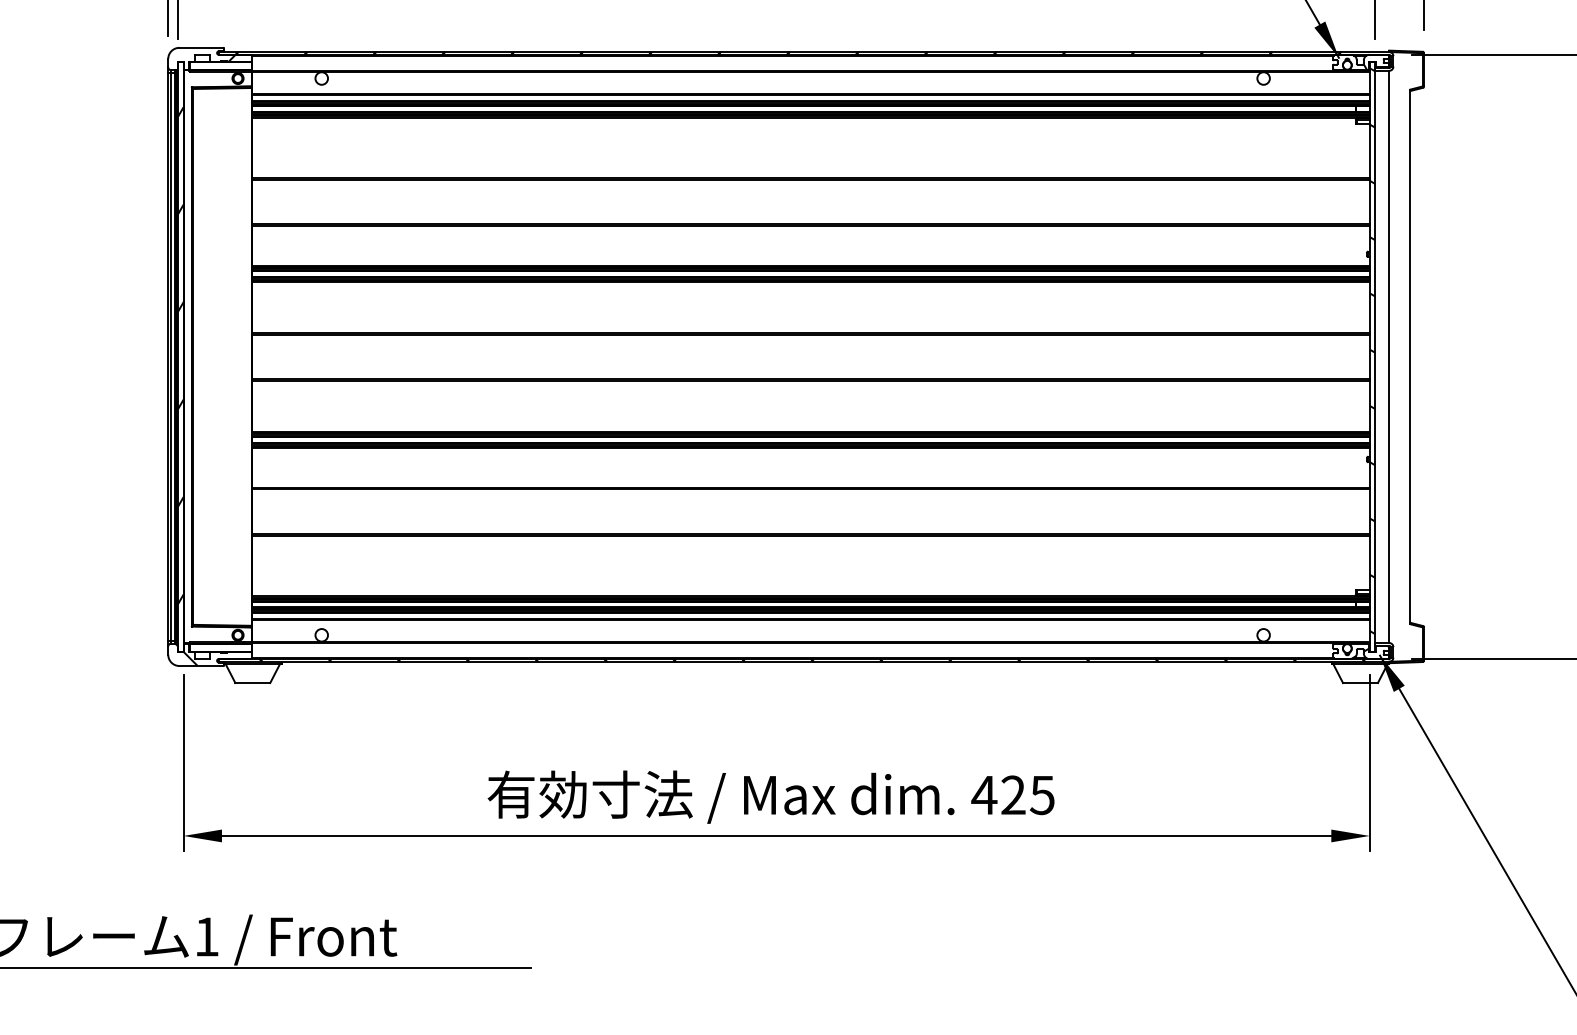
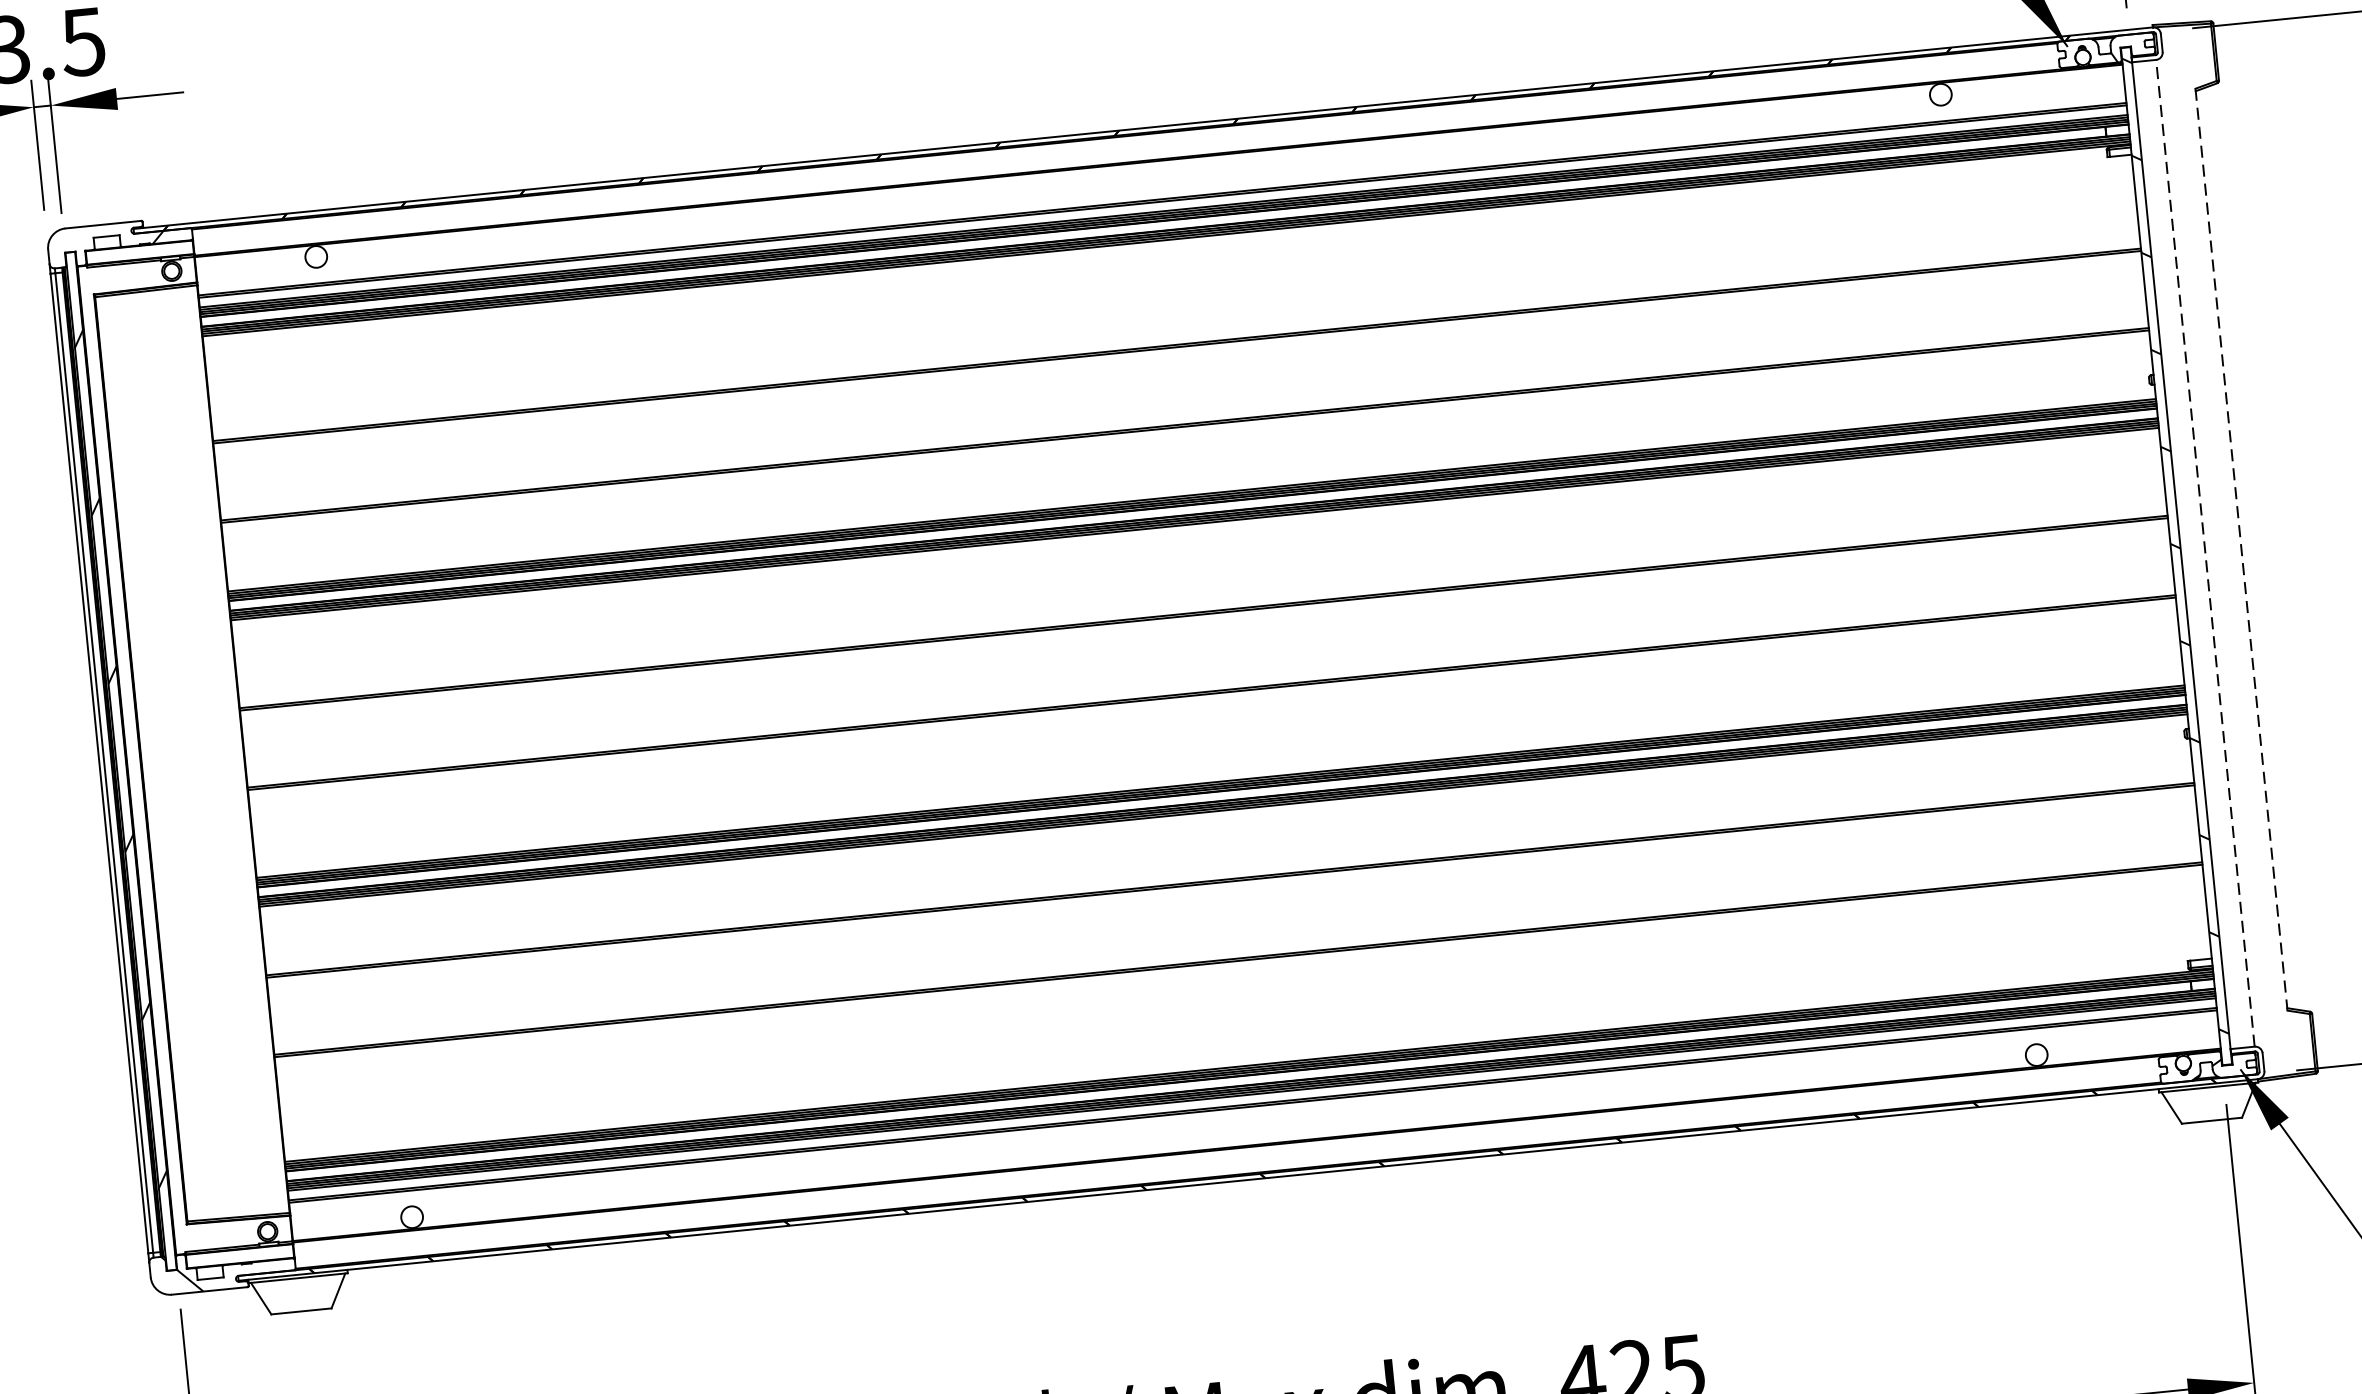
line: (1389, 356) -> (2205, 552), solid -> dashed
line: (1410, 357) -> (2242, 550), solid -> dashed

